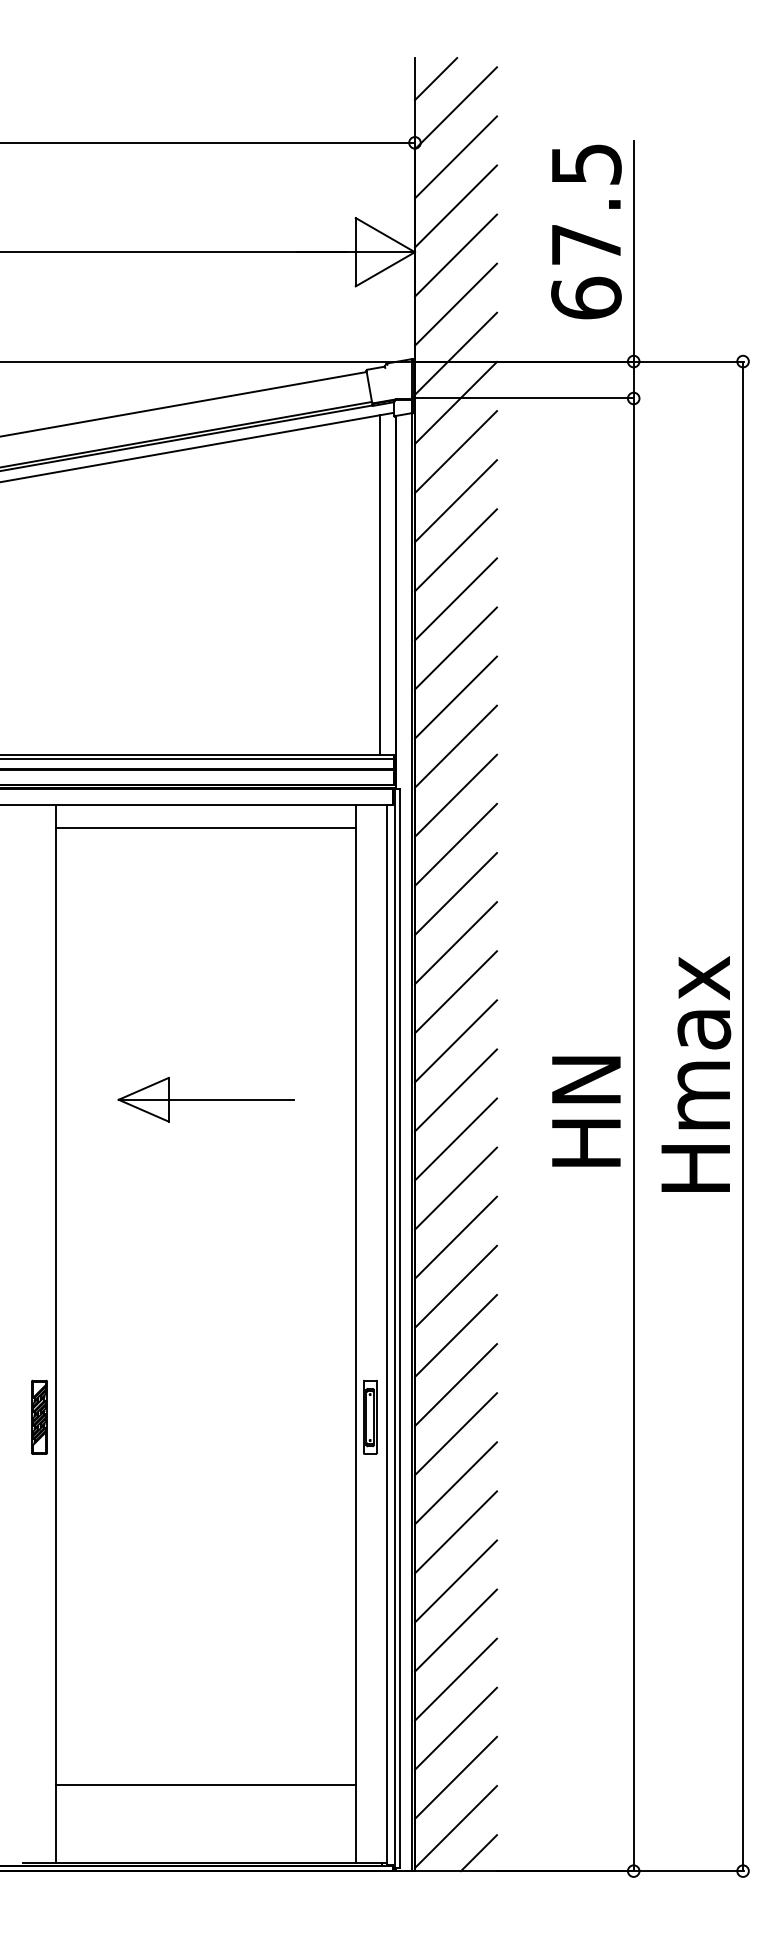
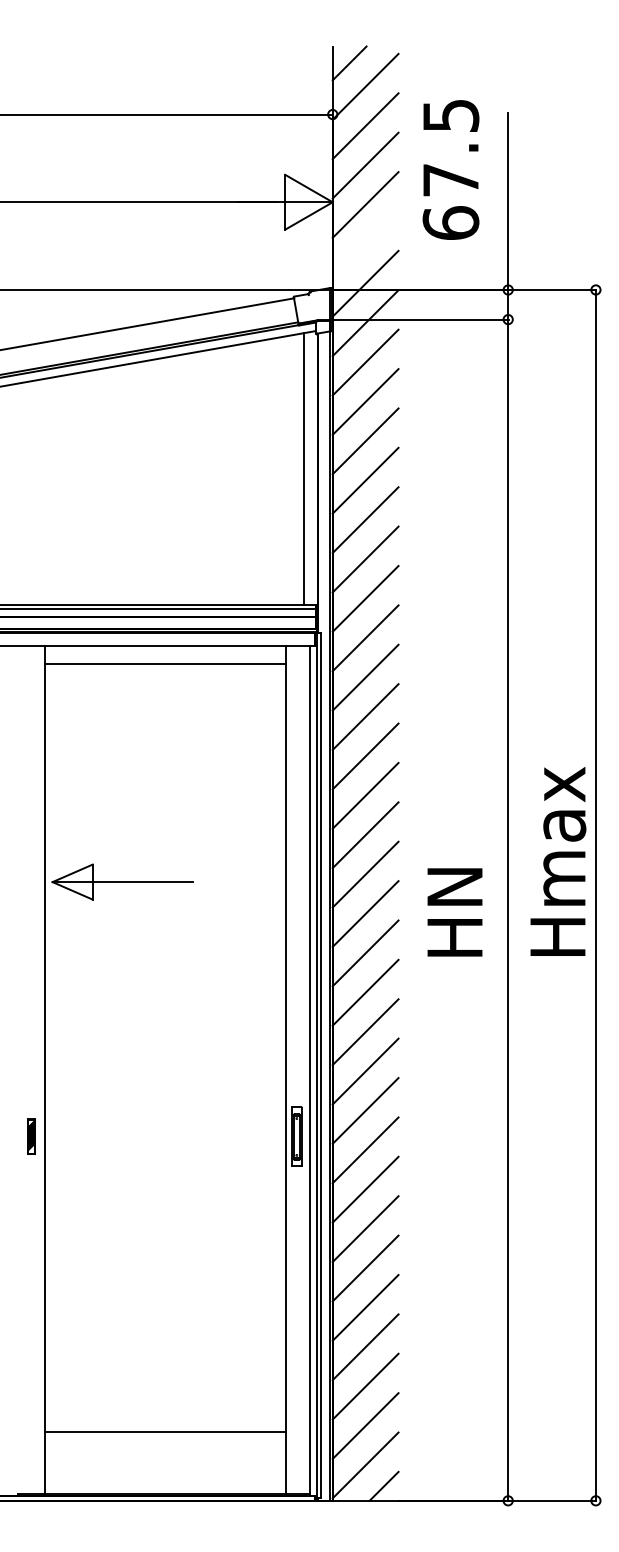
text: (586, 231) -> (451, 169), moved
line: (455, 304) -> (365, 244), removed
part: (205, 1099) -> (122, 881), moved
text: (586, 1111) -> (455, 912), moved
part: (39, 1416) -> (31, 1136), size x0.6

